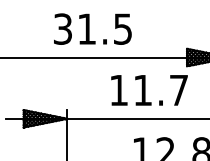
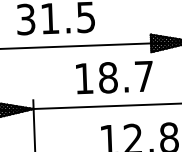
text: (142, 90) -> (107, 77), 11.7 -> 18.7

